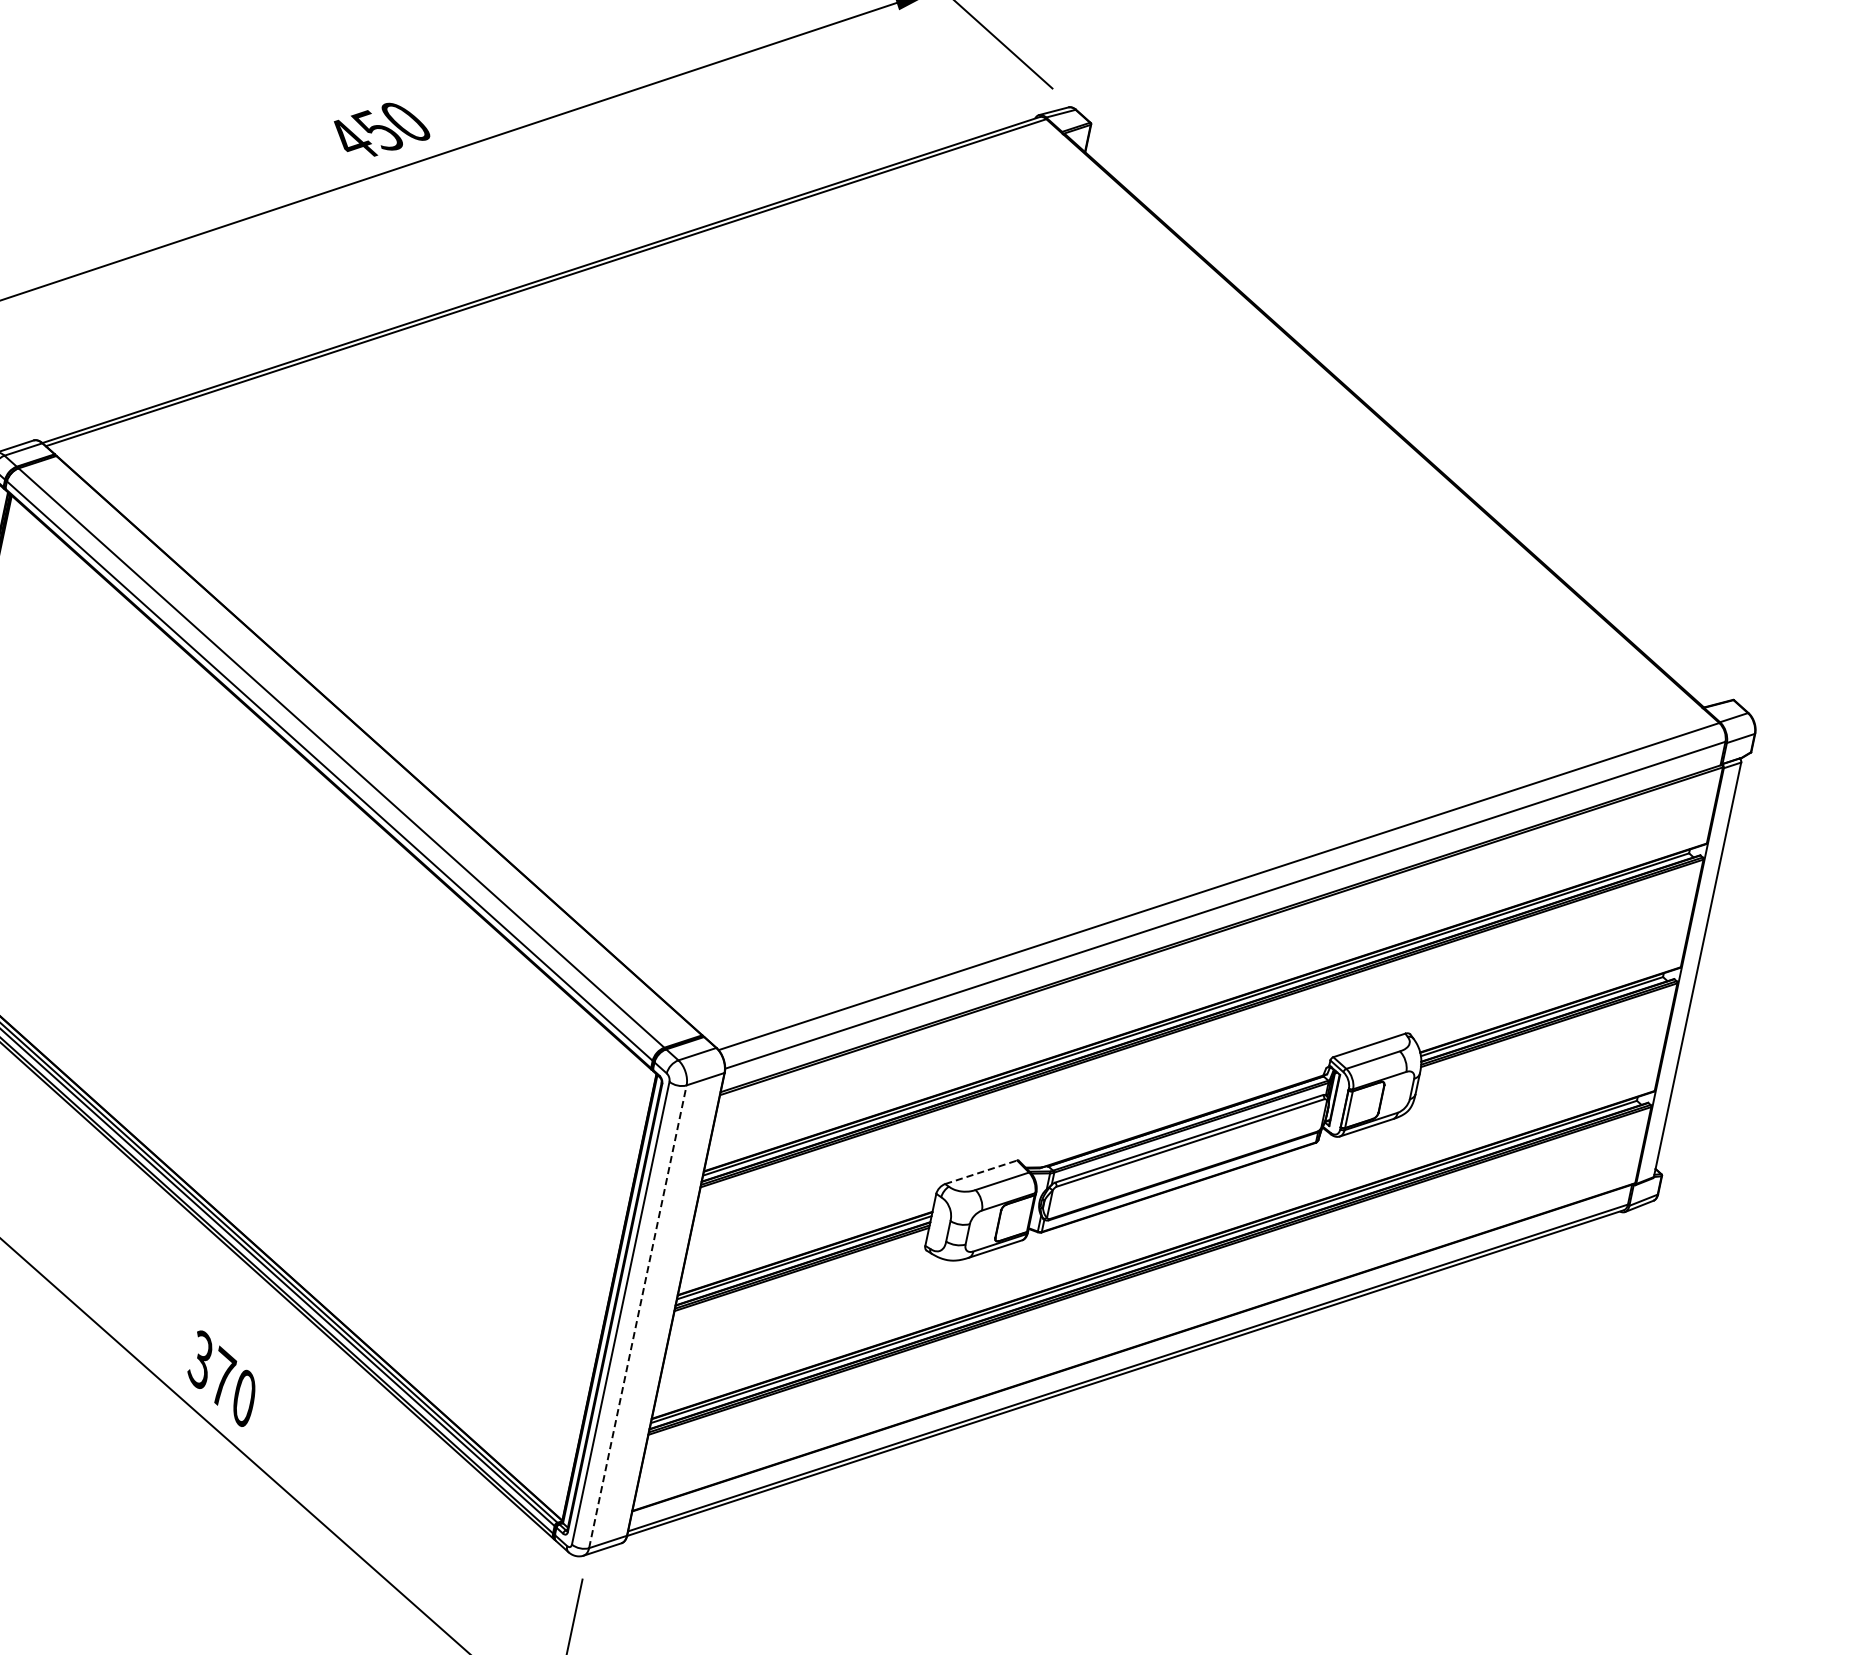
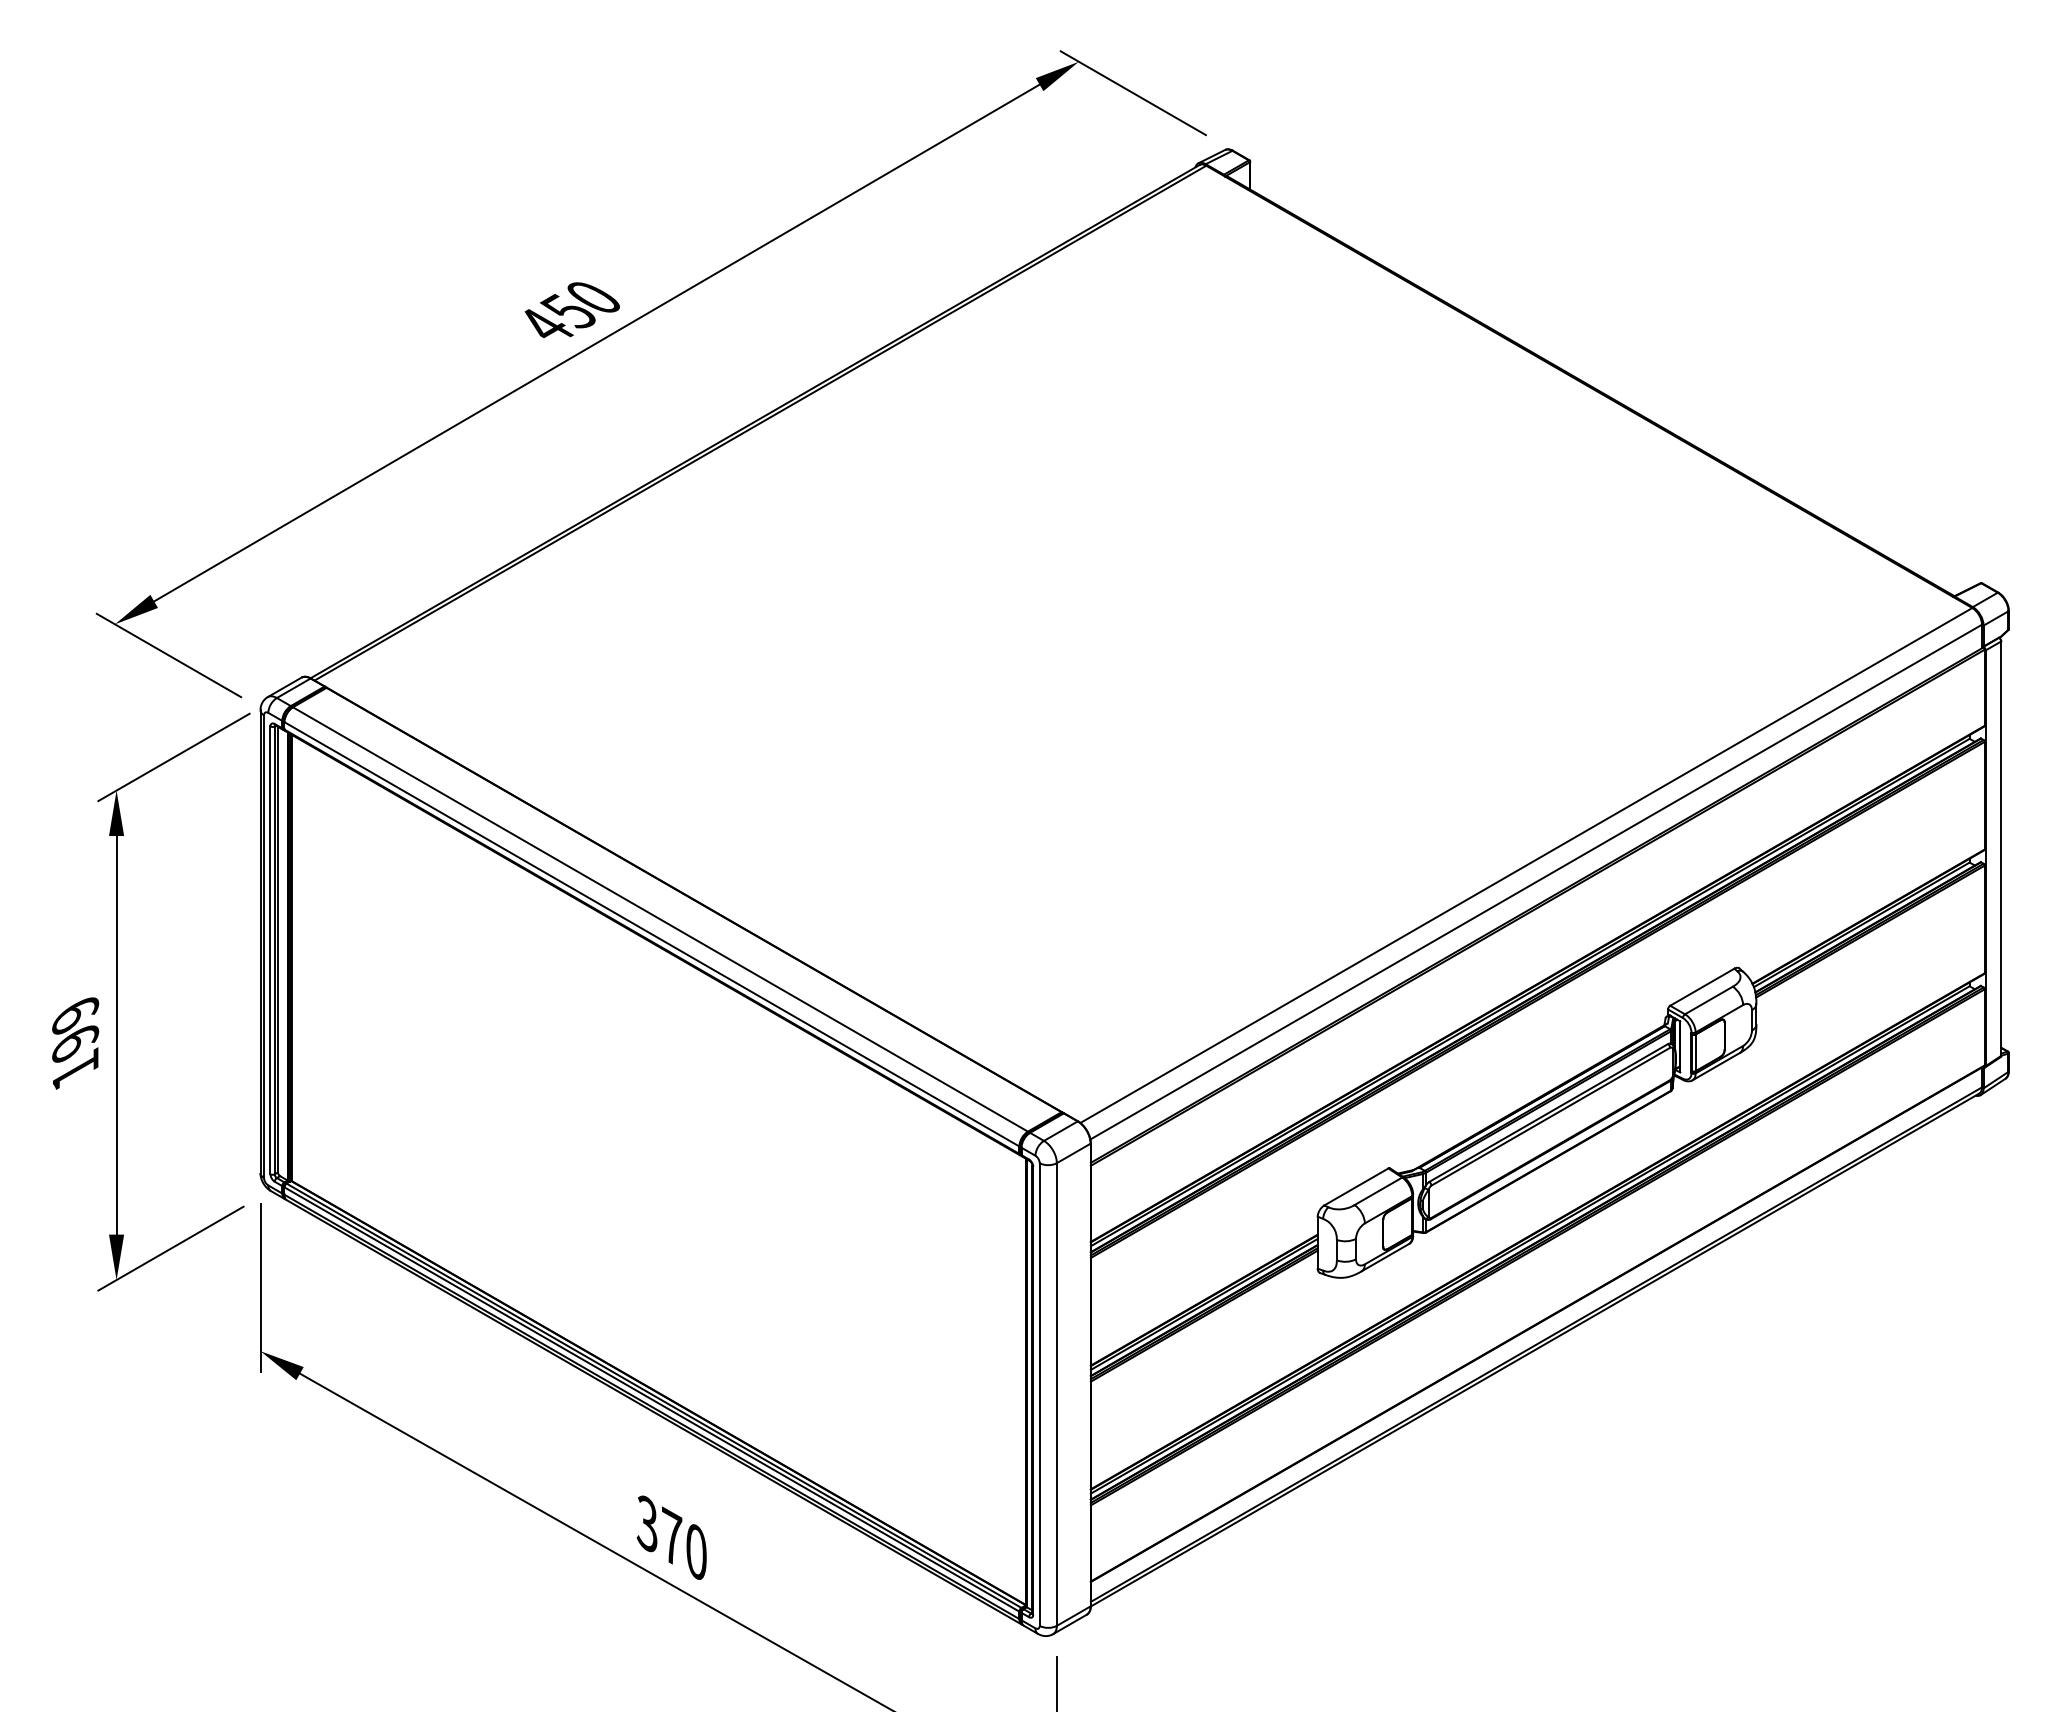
line: (981, 1171) -> (1356, 1186), dashed -> solid
line: (637, 1316) -> (1056, 1394), dashed -> solid

